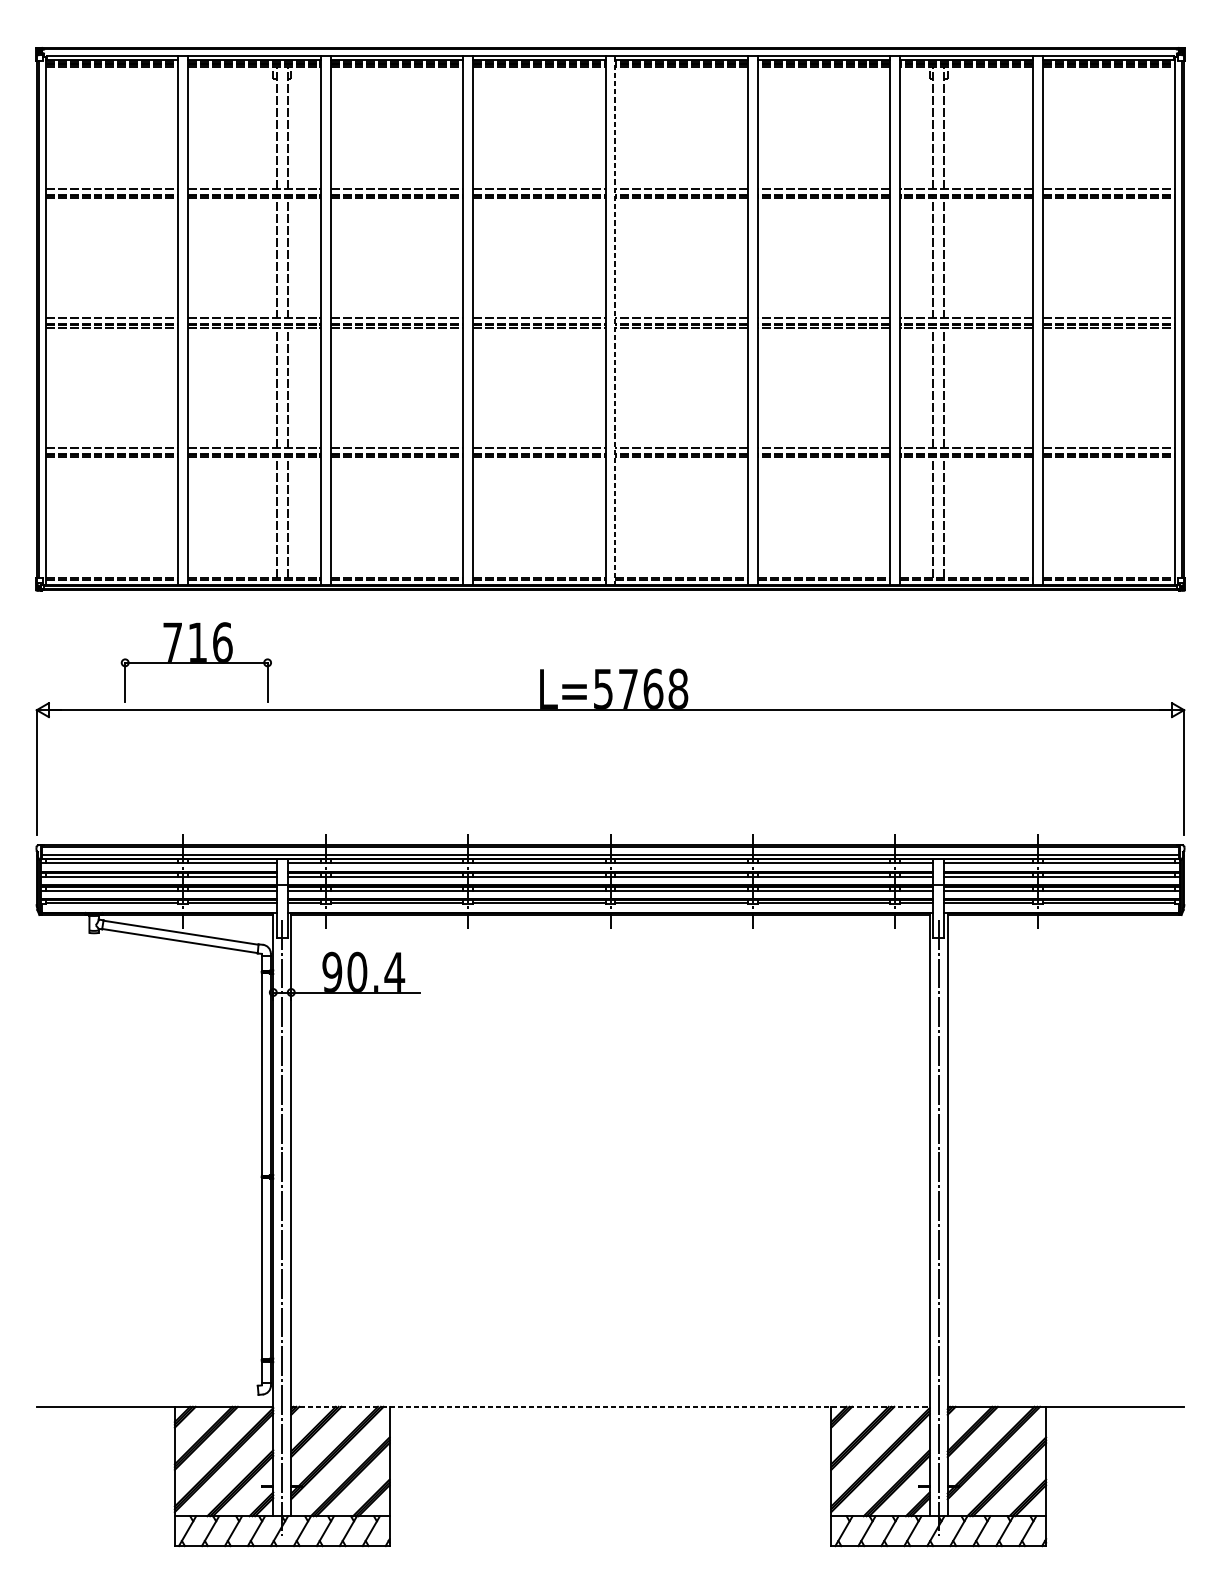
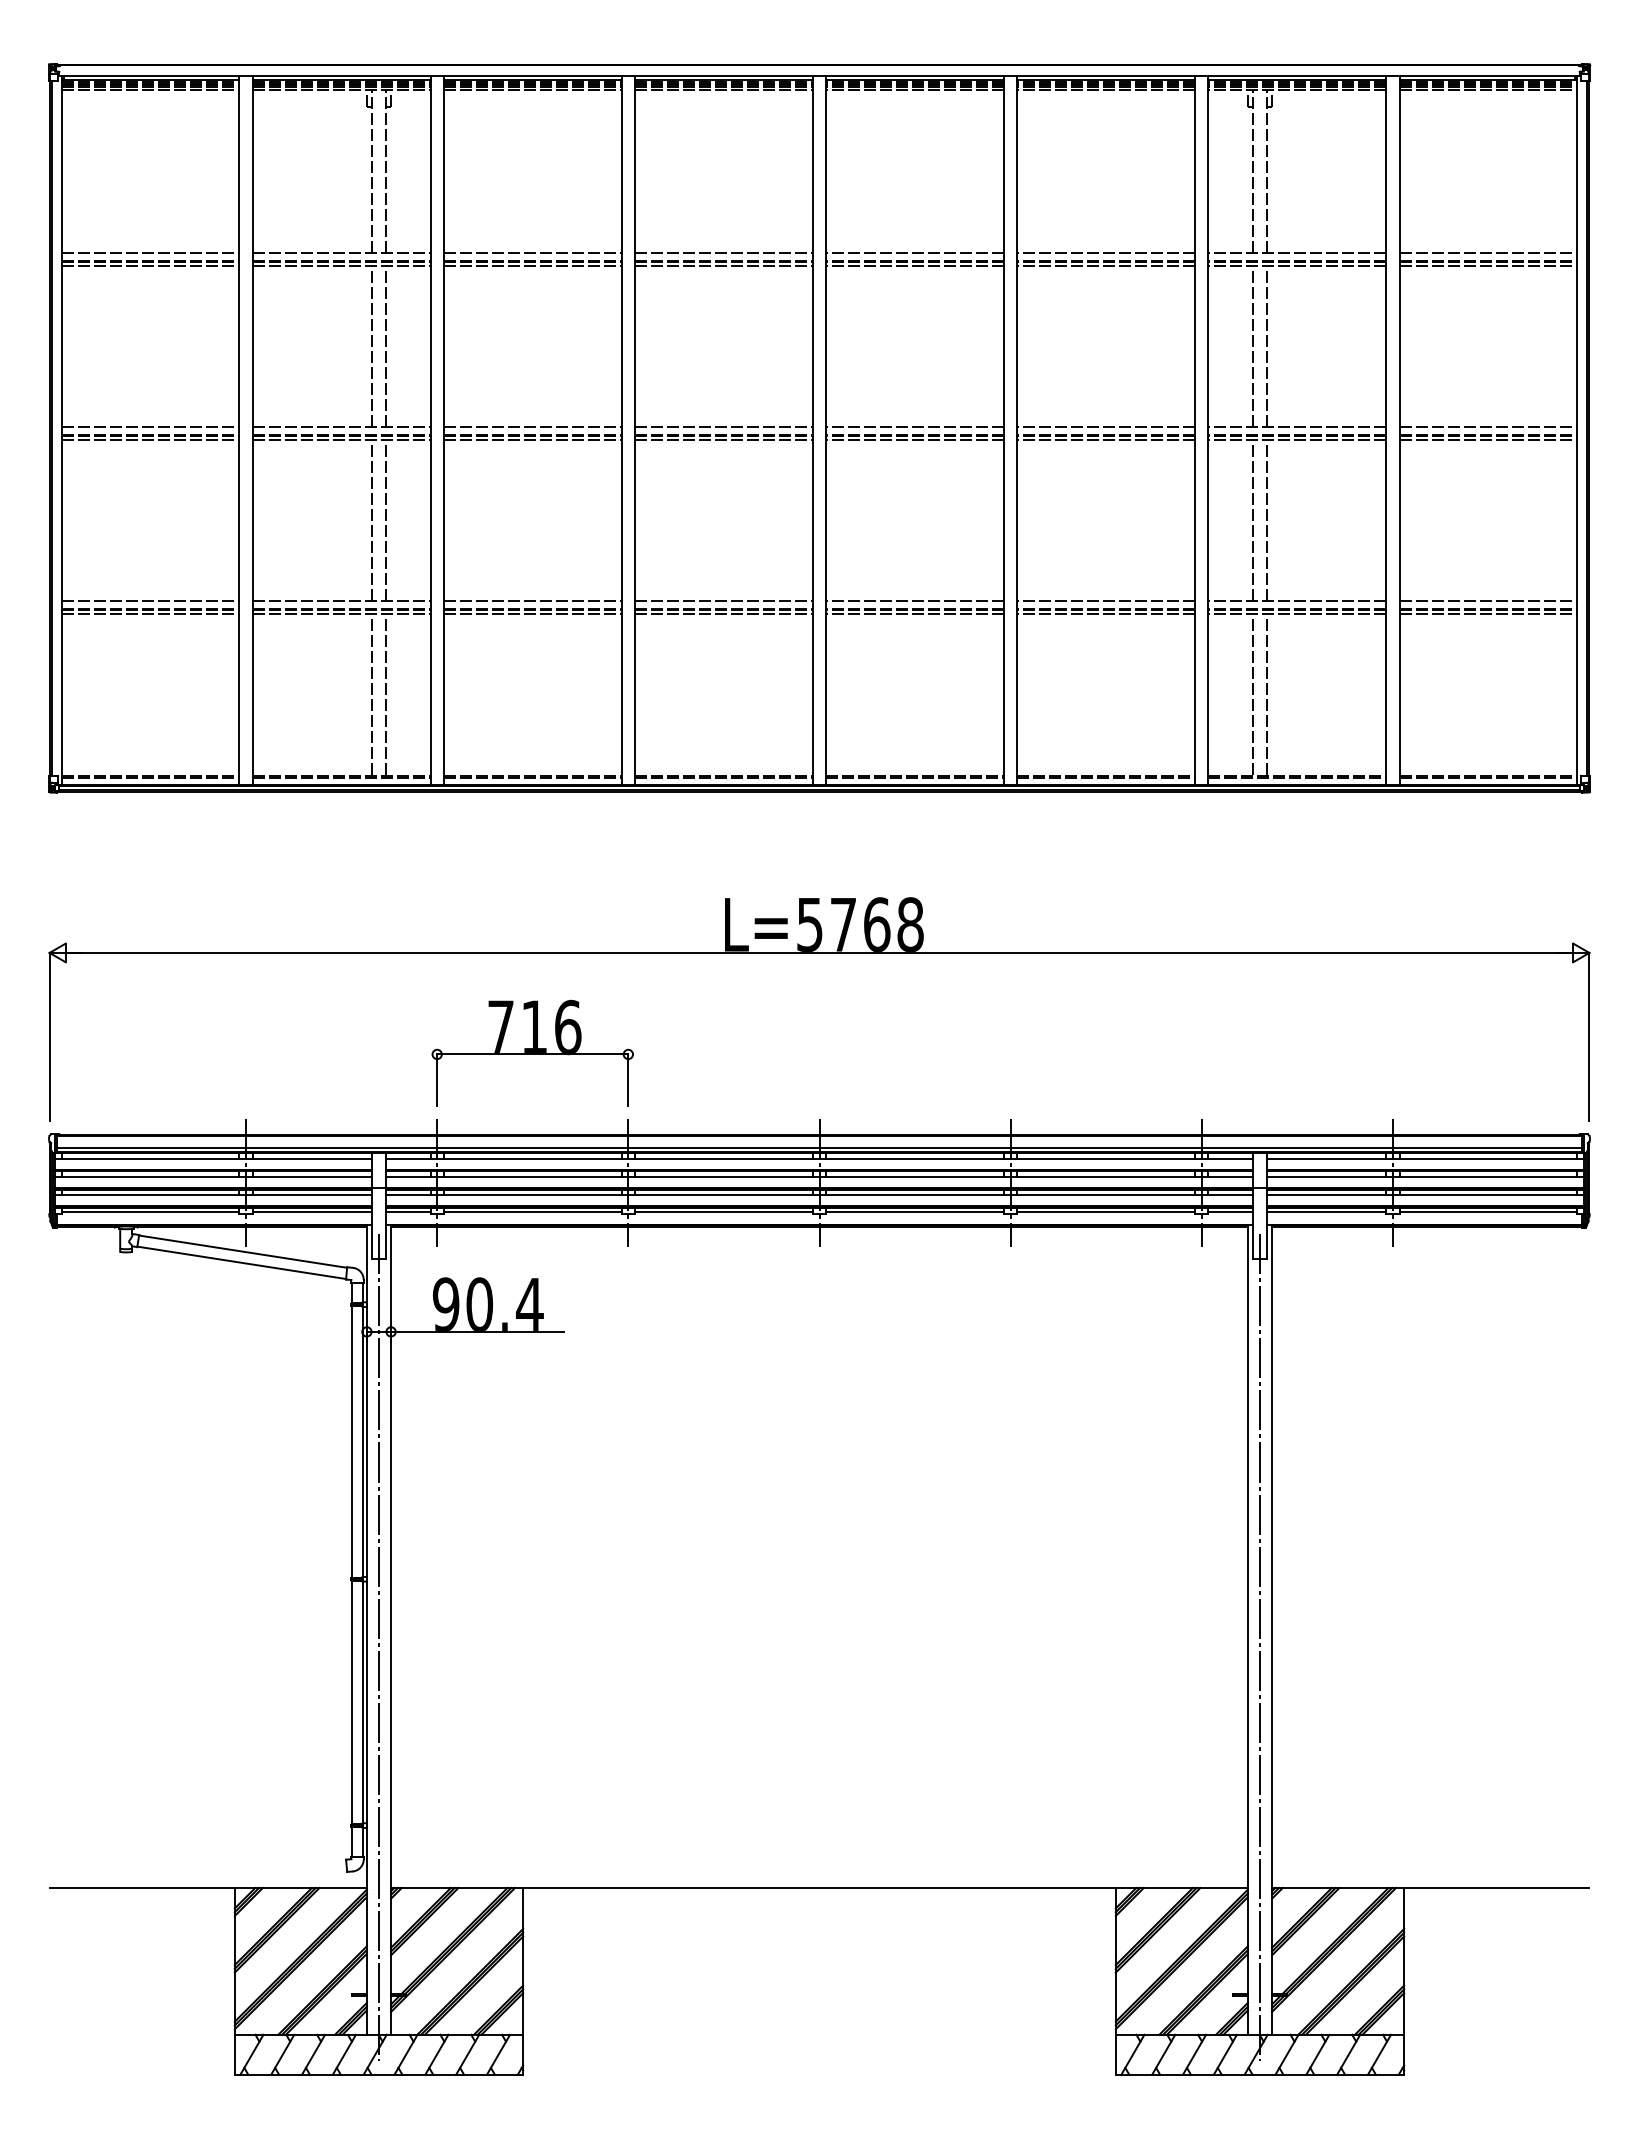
line: (615, 320) -> (826, 430), dashed -> solid
part: (196, 661) -> (532, 1052), moved
line: (611, 1406) -> (820, 1887), dashed -> solid

